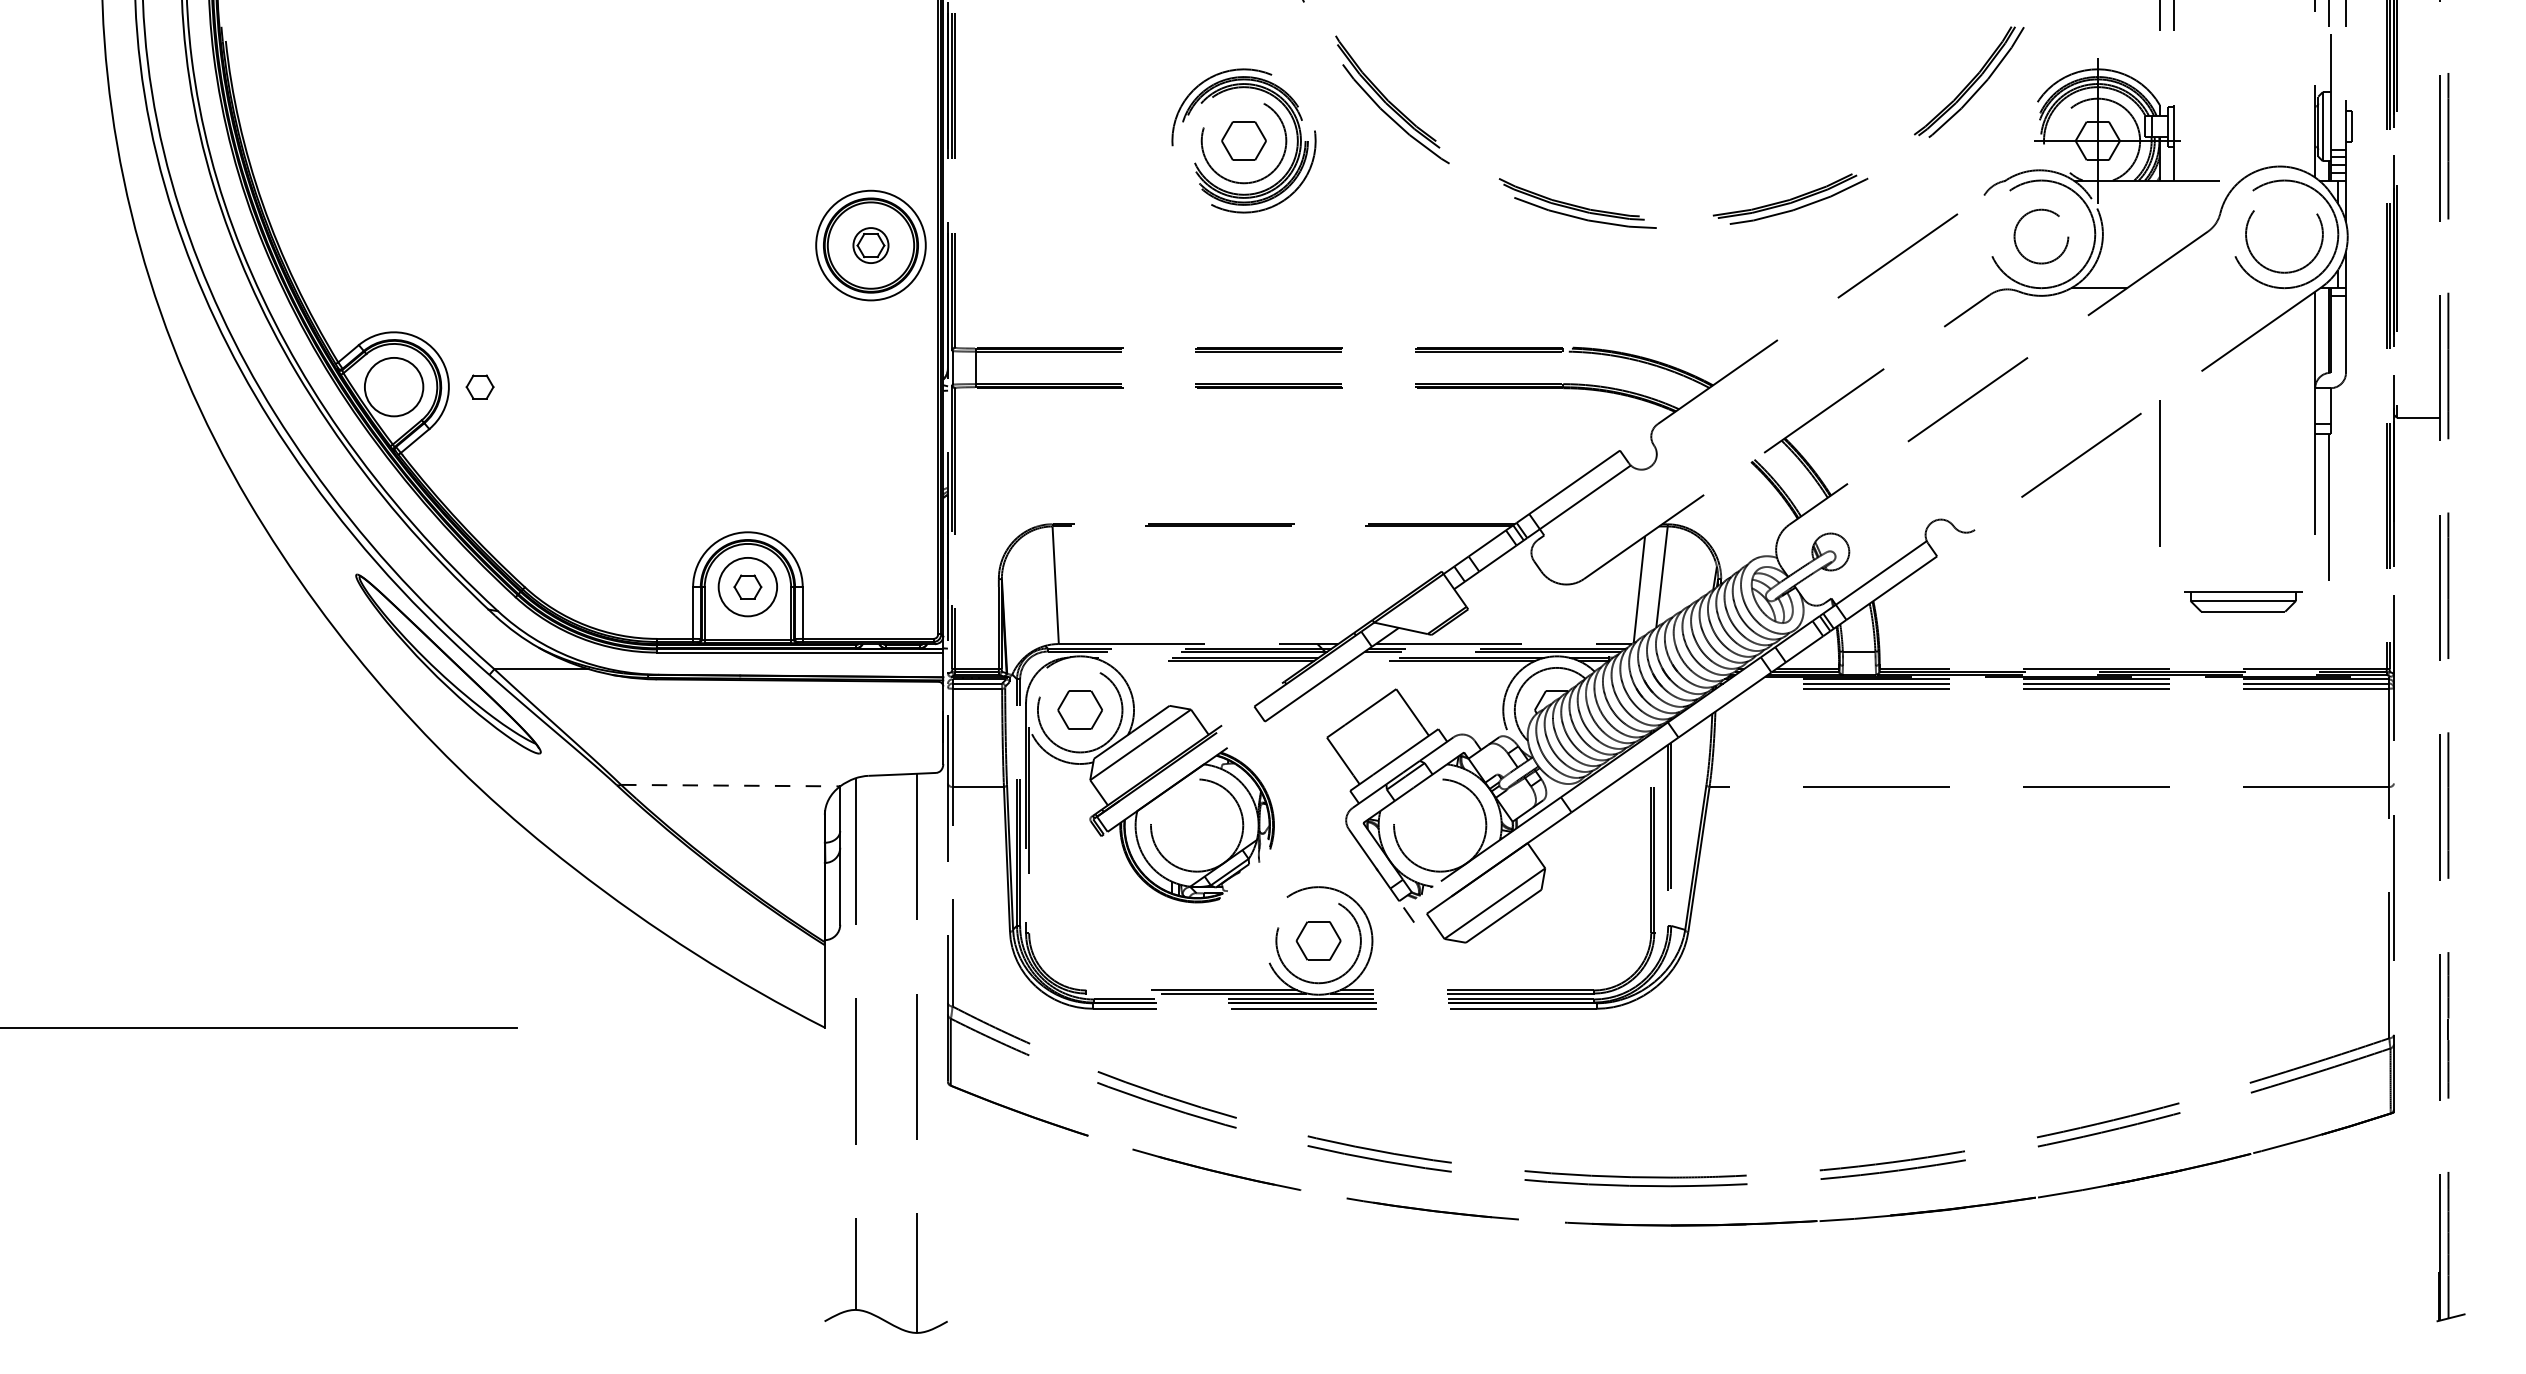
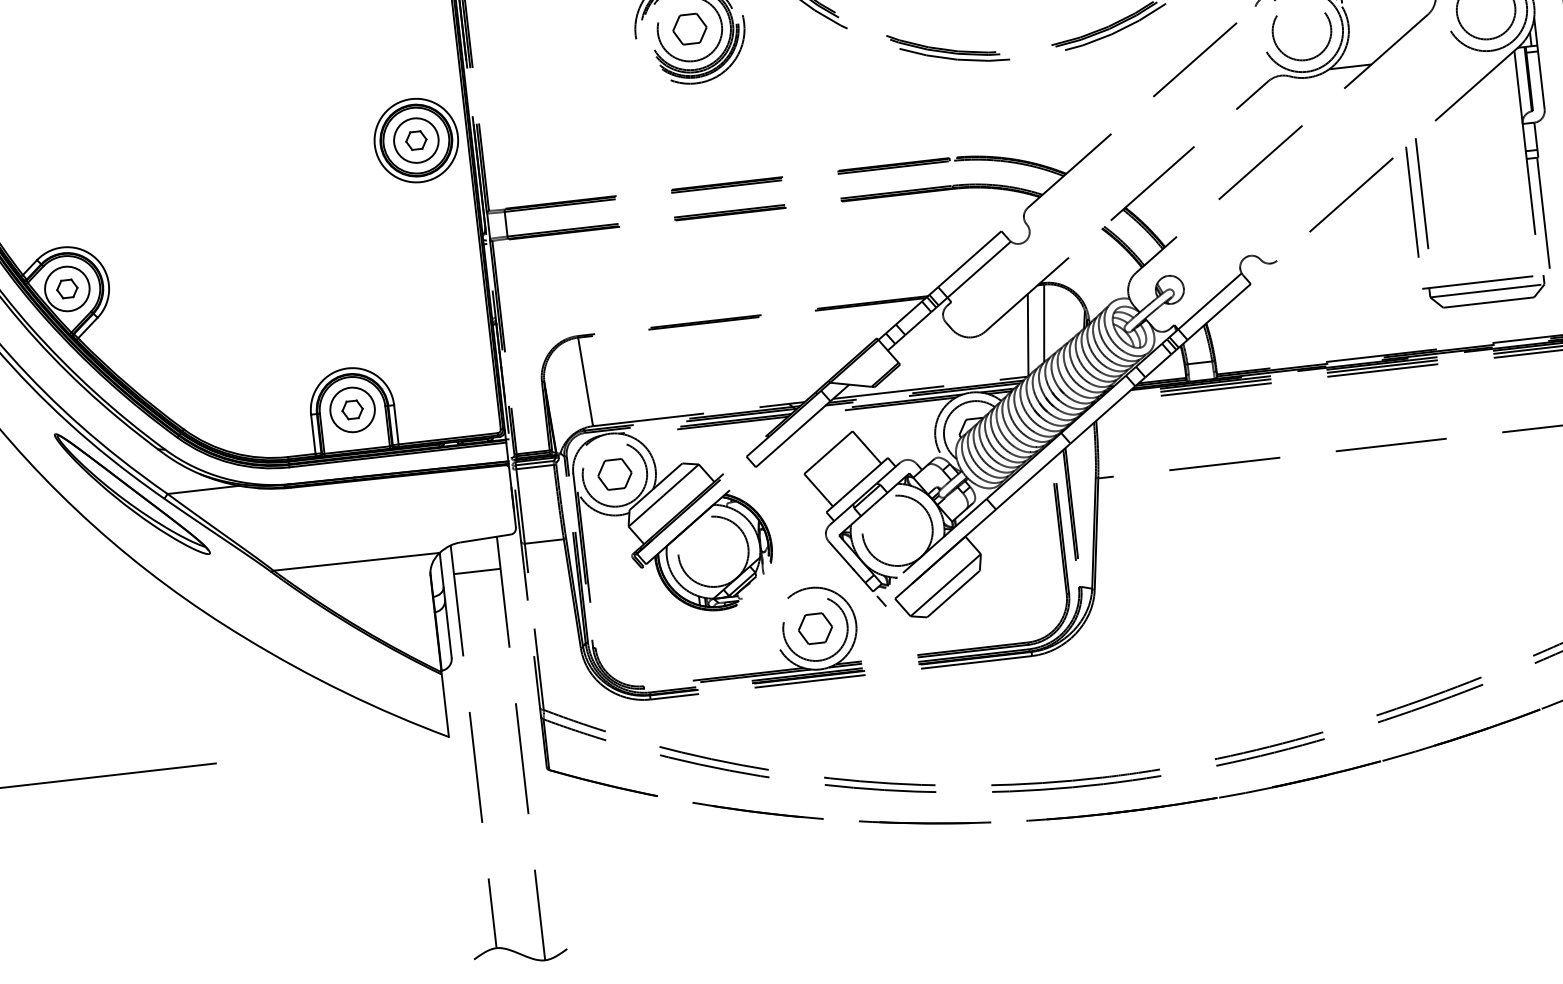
circle: (2041, 241) -> (1302, 36), size x1.43
circle: (870, 245) -> (415, 140), size x1.67
part: (479, 386) -> (66, 288), moved
line: (2173, 463) -> (1421, 193), added
part: (2240, 601) -> (1484, 292), size x1.43
line: (730, 785) -> (356, 561), dashed -> solid
line: (886, 816) -> (477, 571), added

